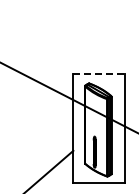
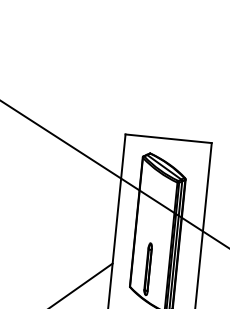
line: (99, 73) -> (169, 138), dashed -> solid

